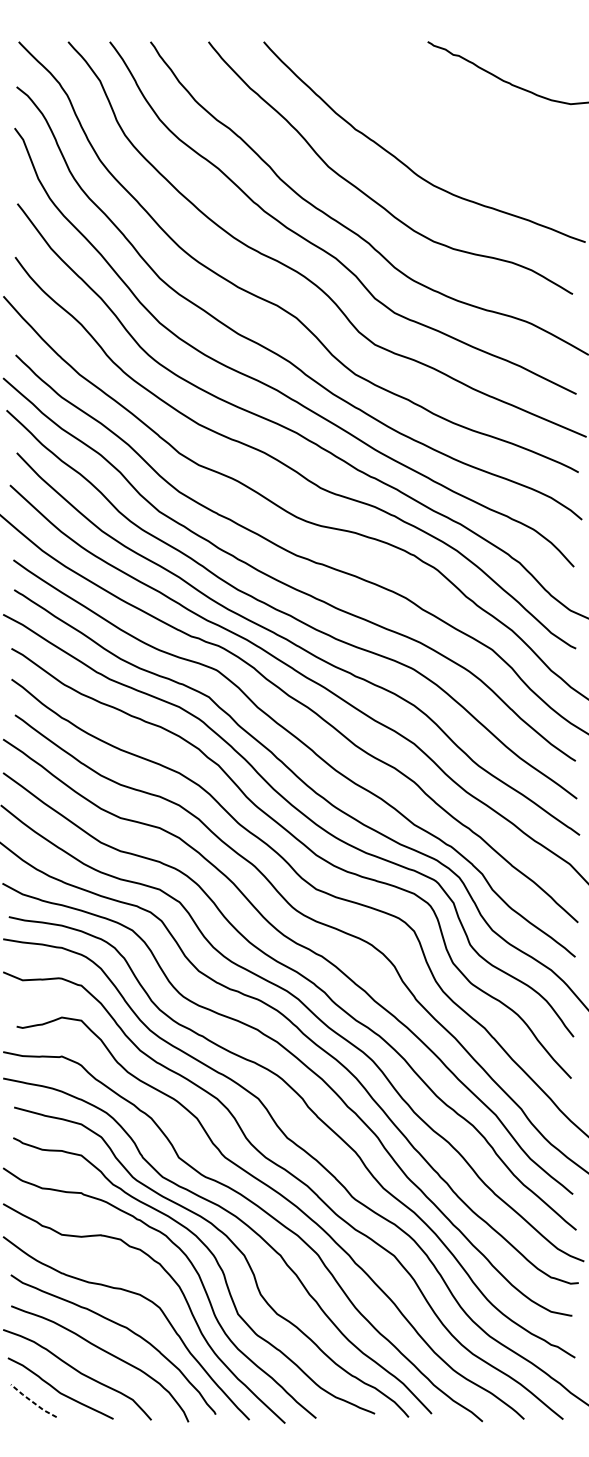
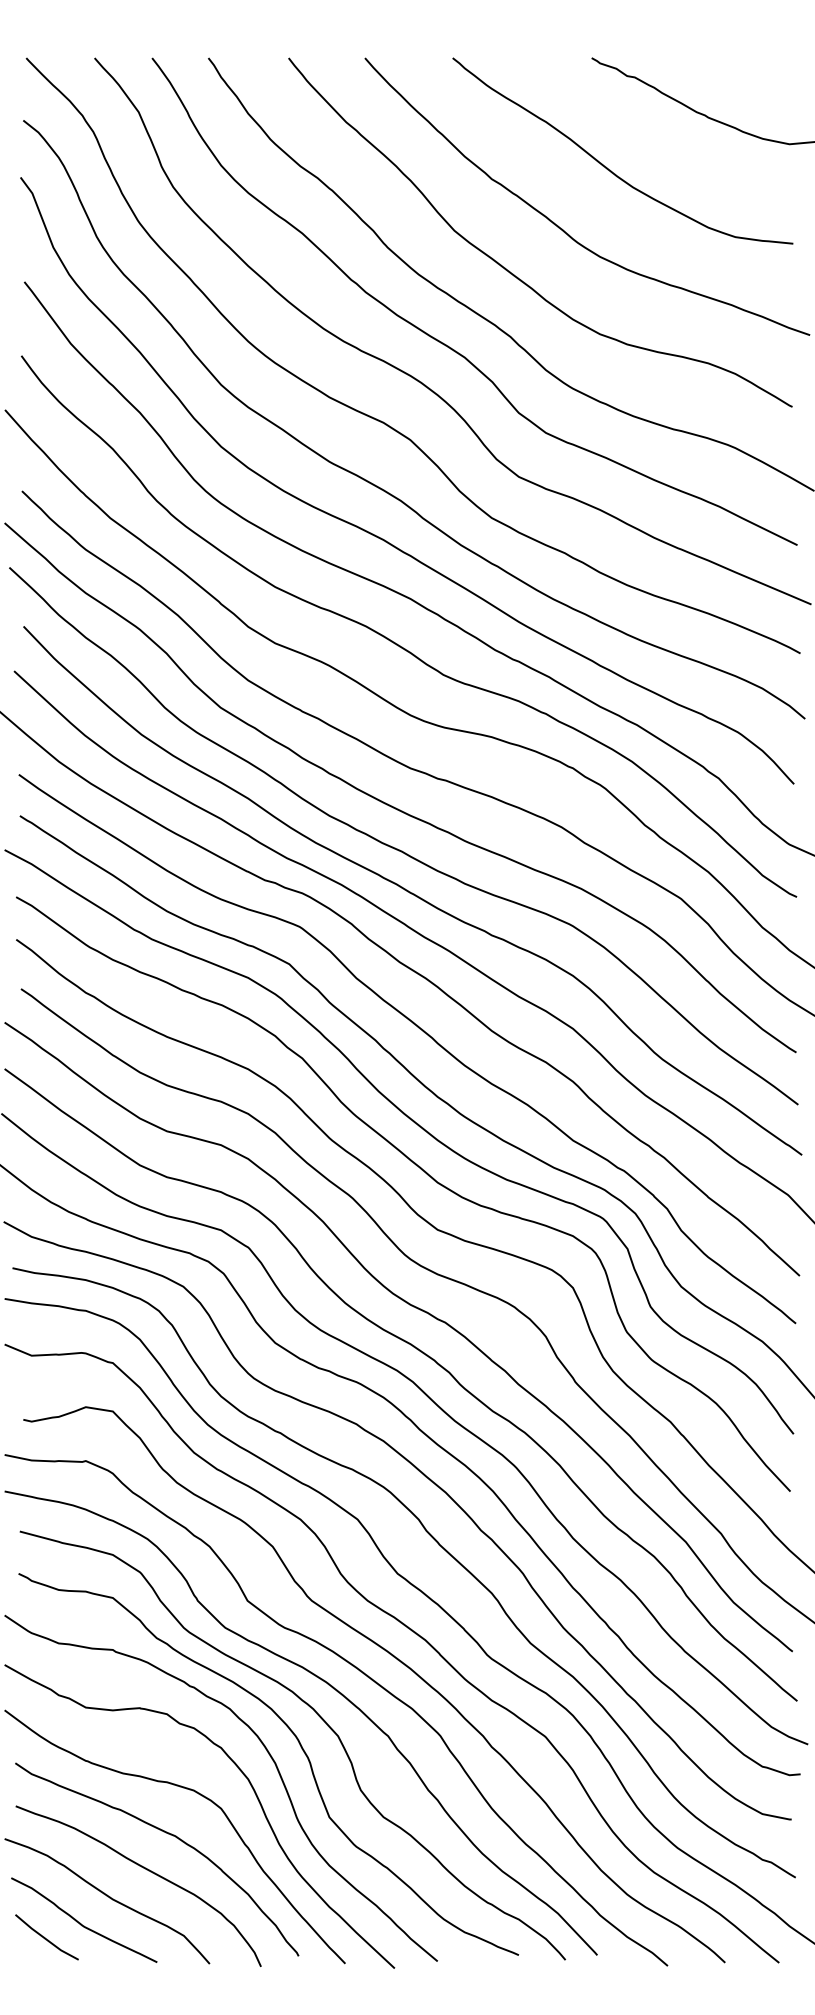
curve: (438, 120) -> (606, 166), added
line: (32, 1401) -> (45, 1938), dashed -> solid

